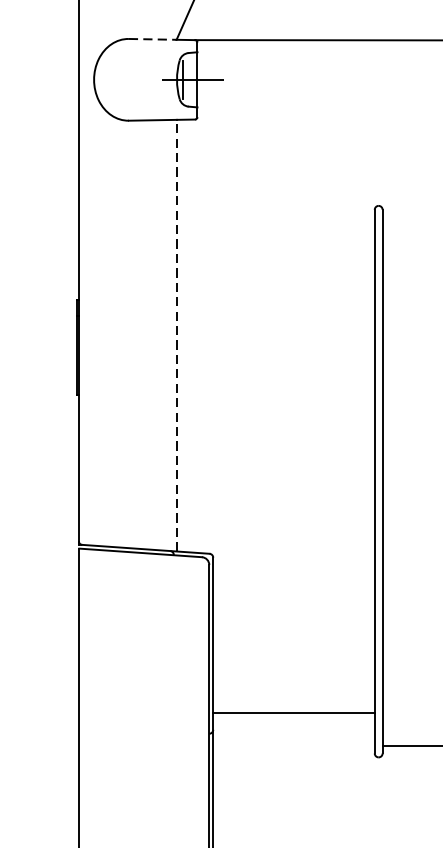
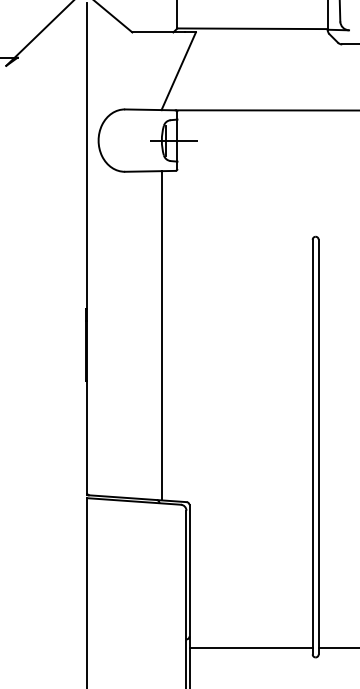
line: (152, 39) -> (143, 109), dashed -> solid
line: (176, 335) -> (161, 335), dashed -> solid
line: (293, 712) -> (250, 648), moved

